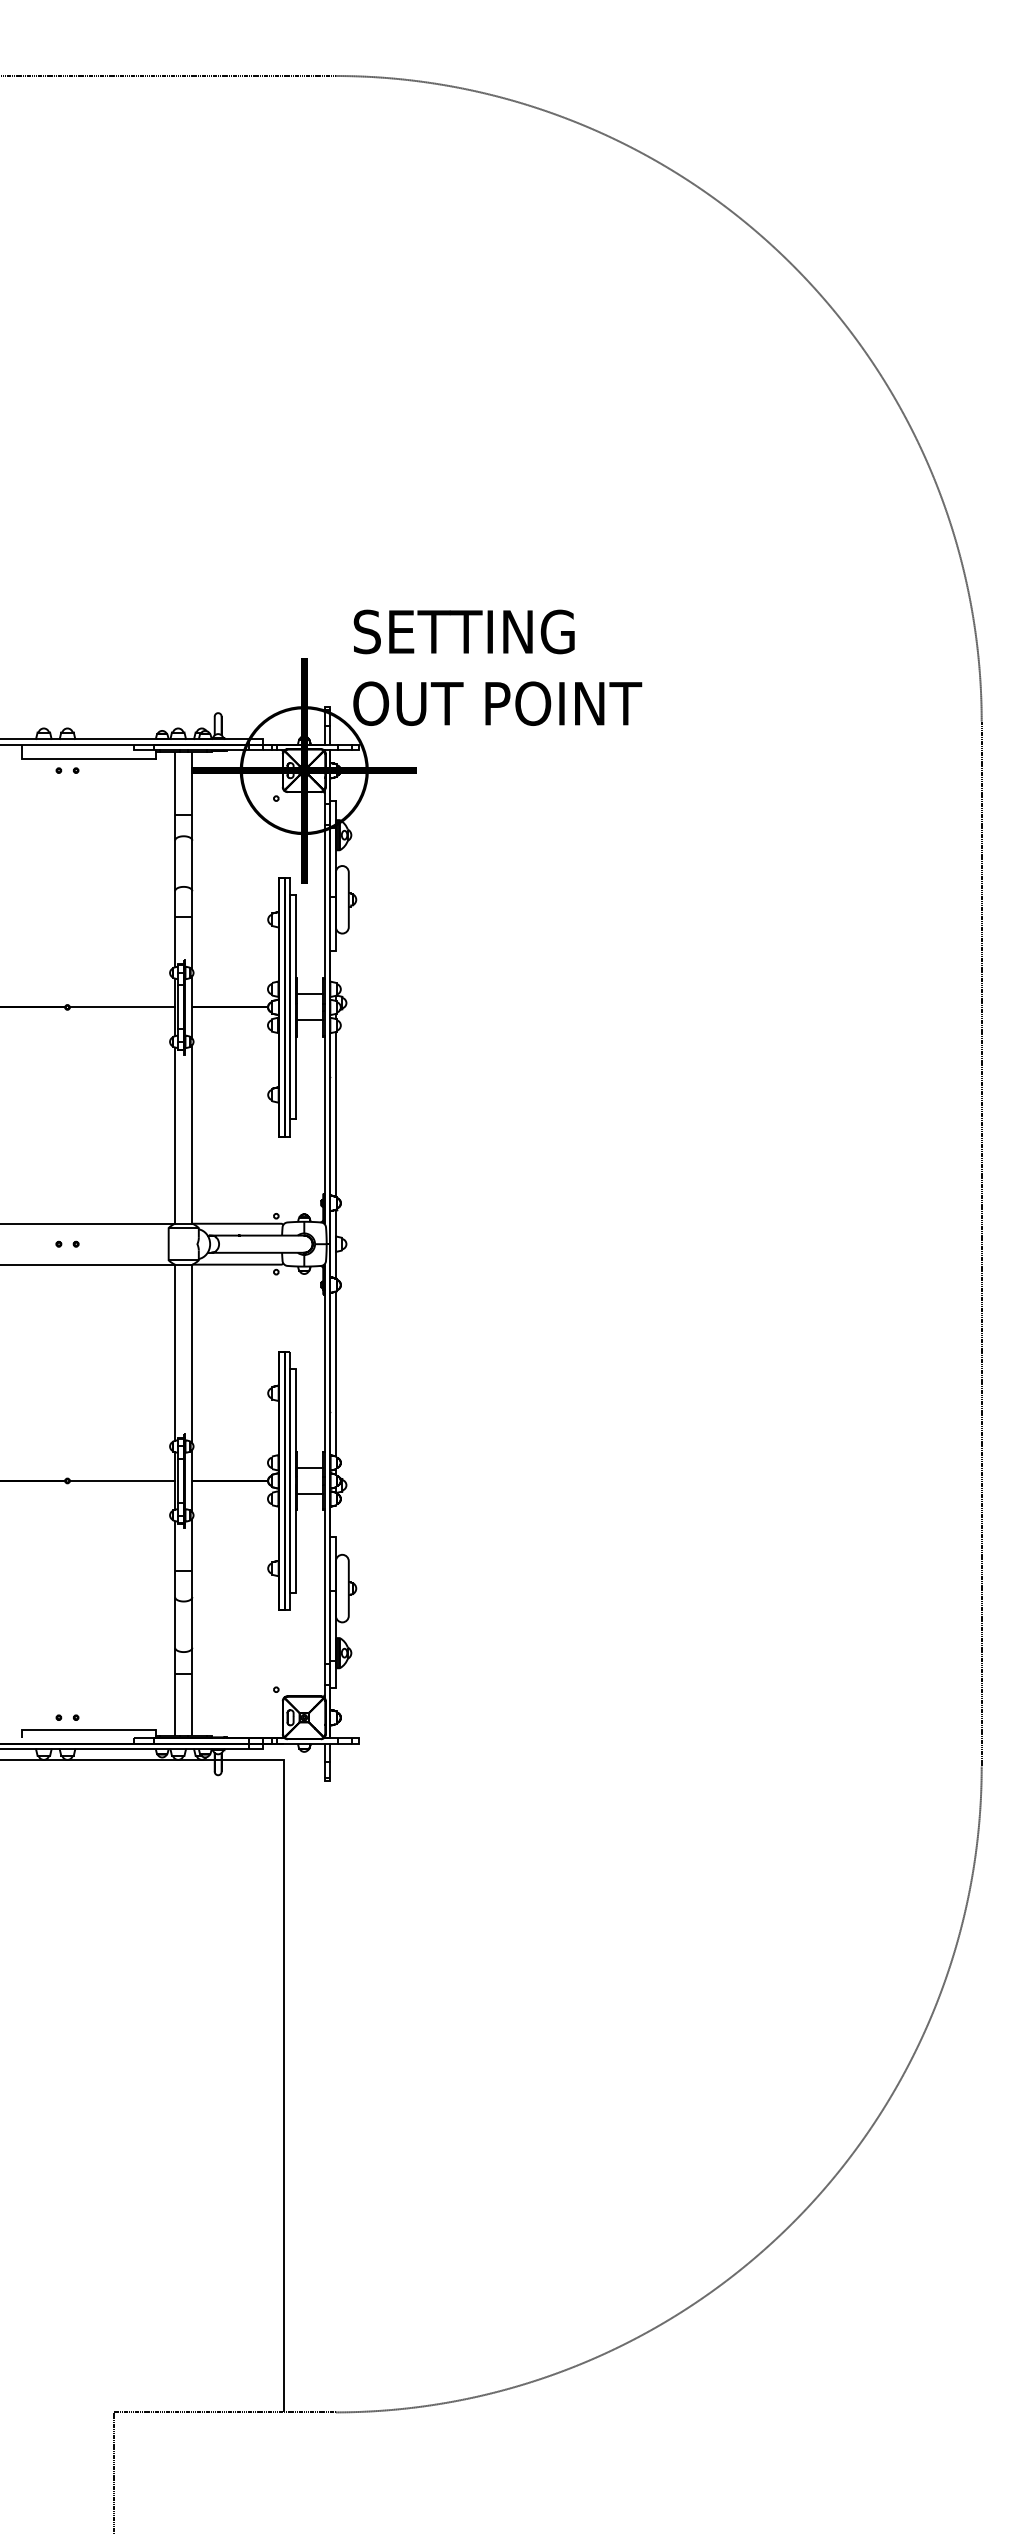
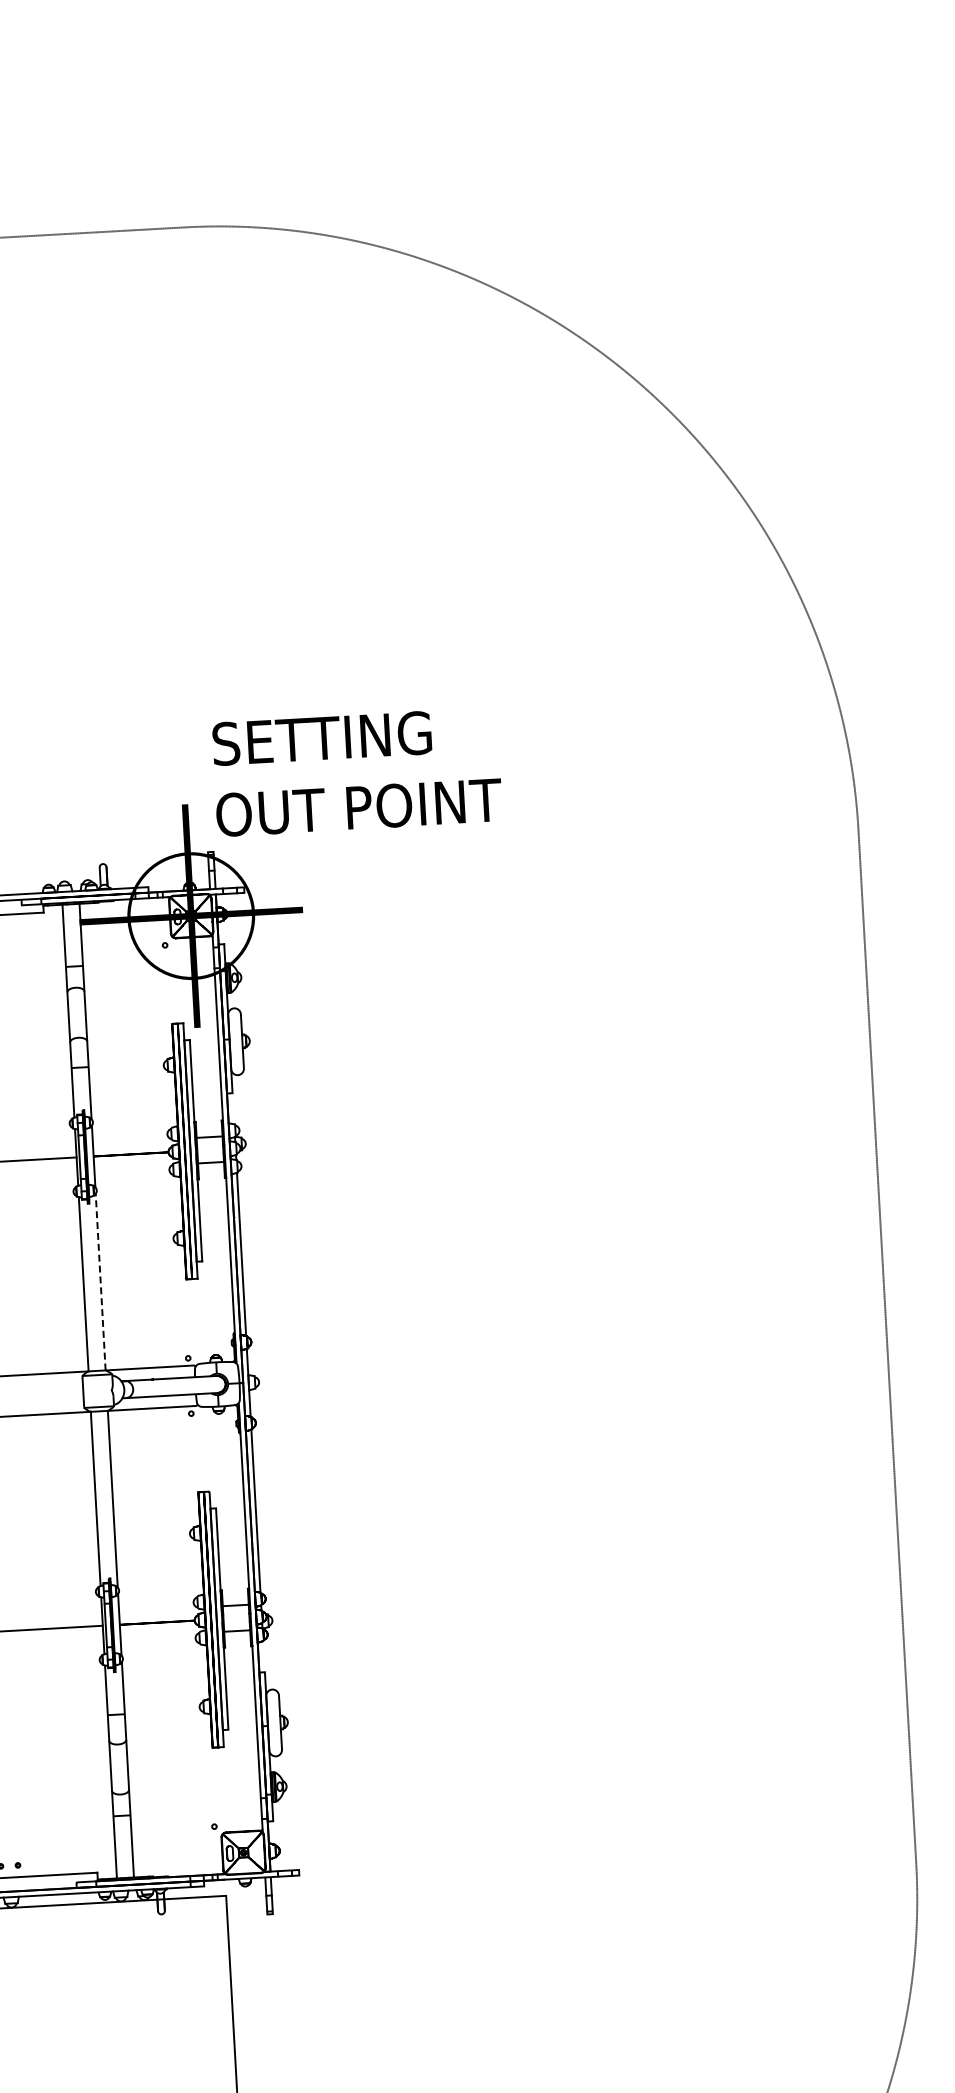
text: (497, 667) -> (357, 771), moved
line: (192, 1133) -> (100, 1281), solid -> dashed

